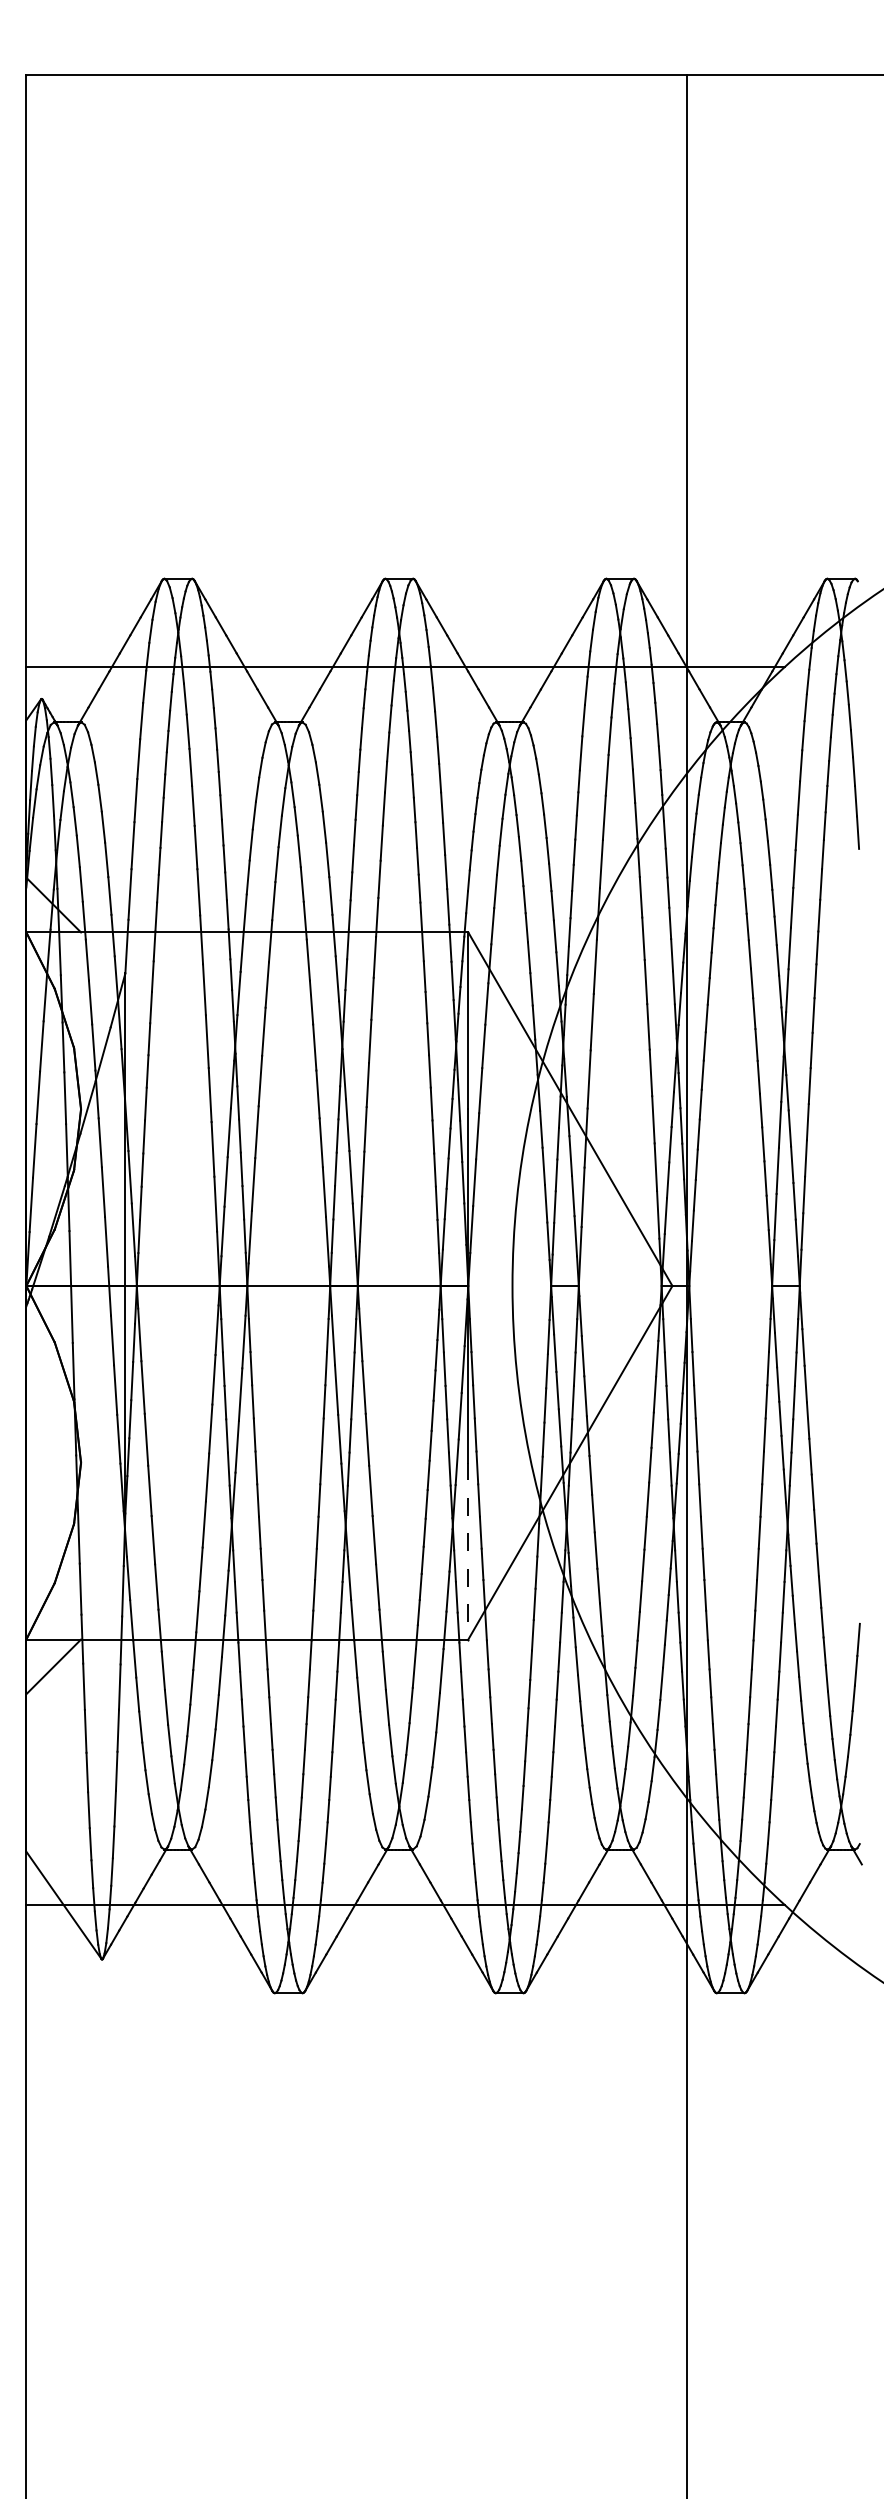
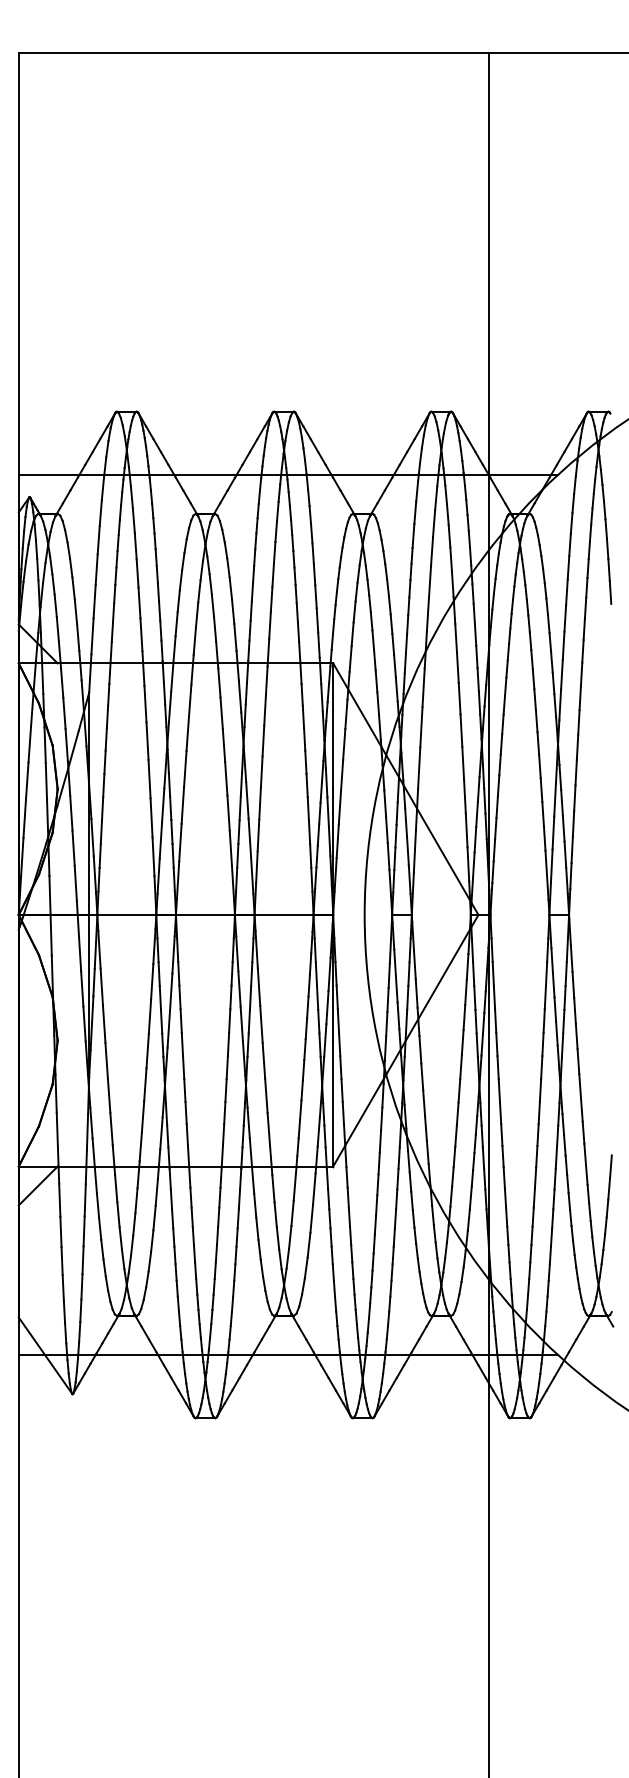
line: (468, 1550) -> (333, 1103), dashed -> solid

